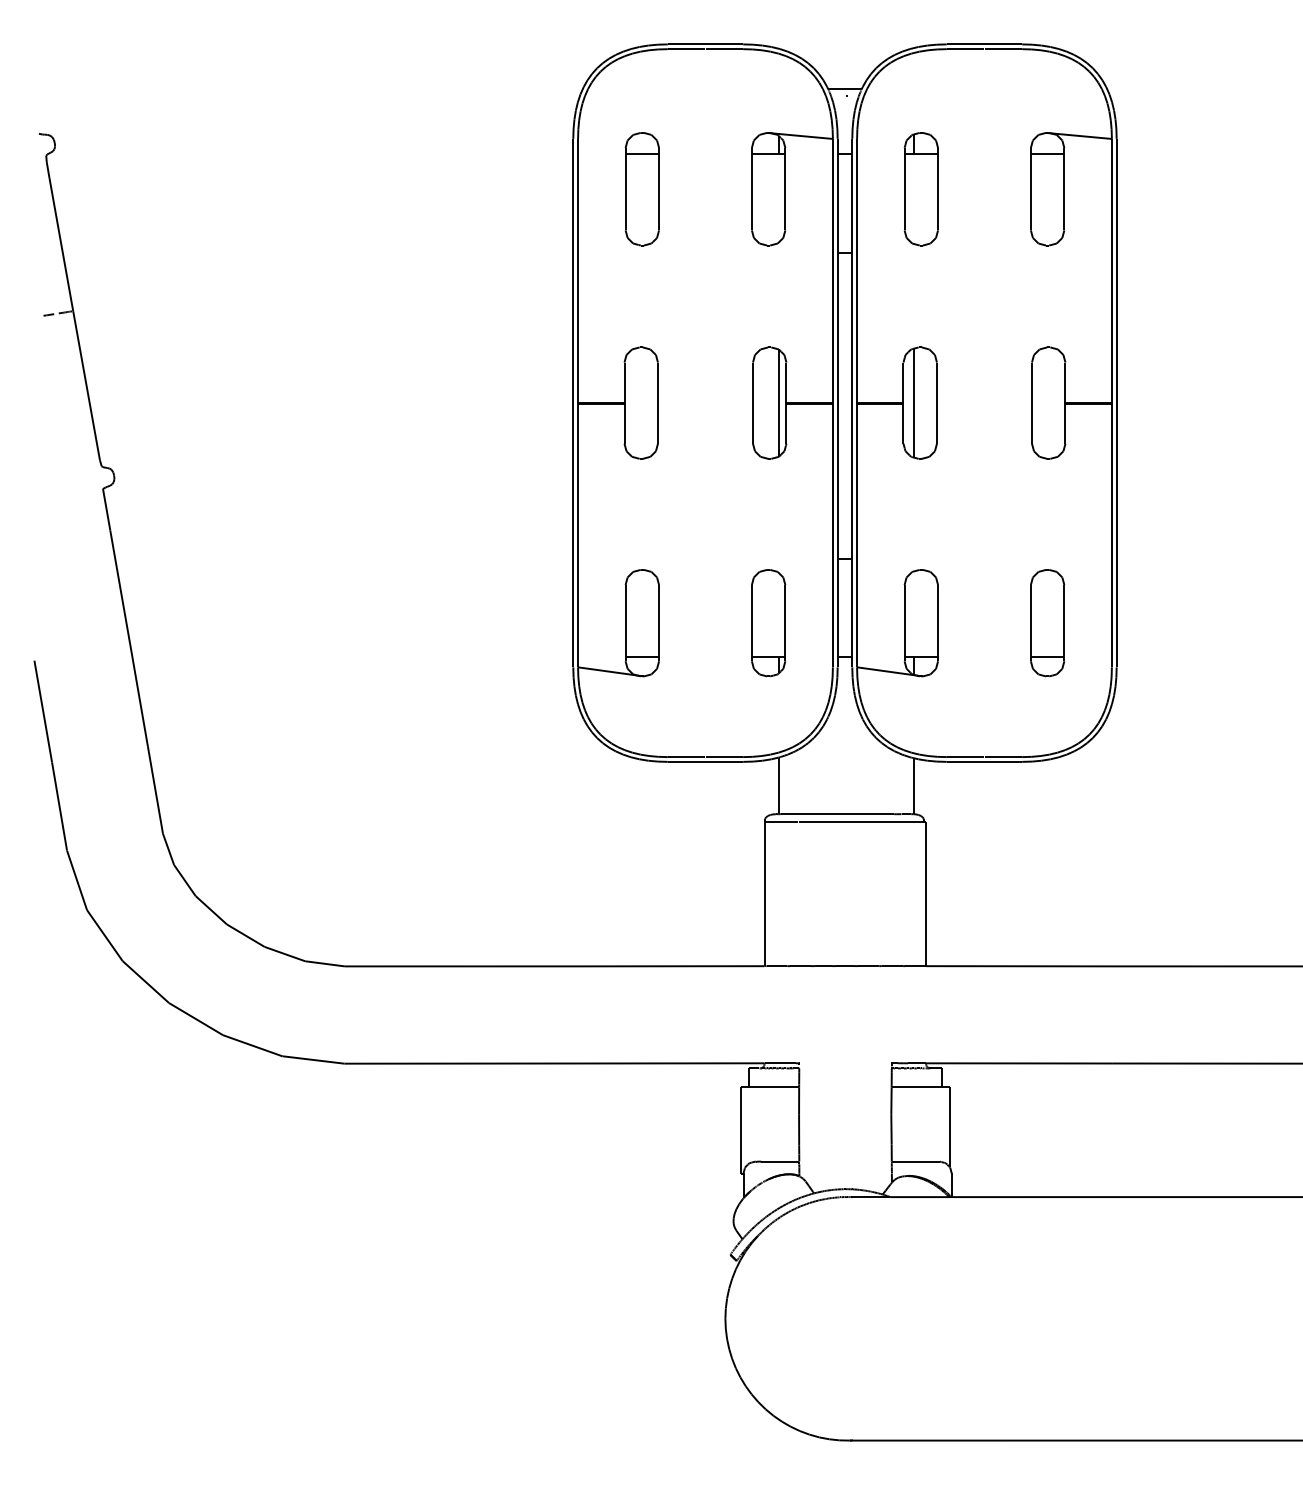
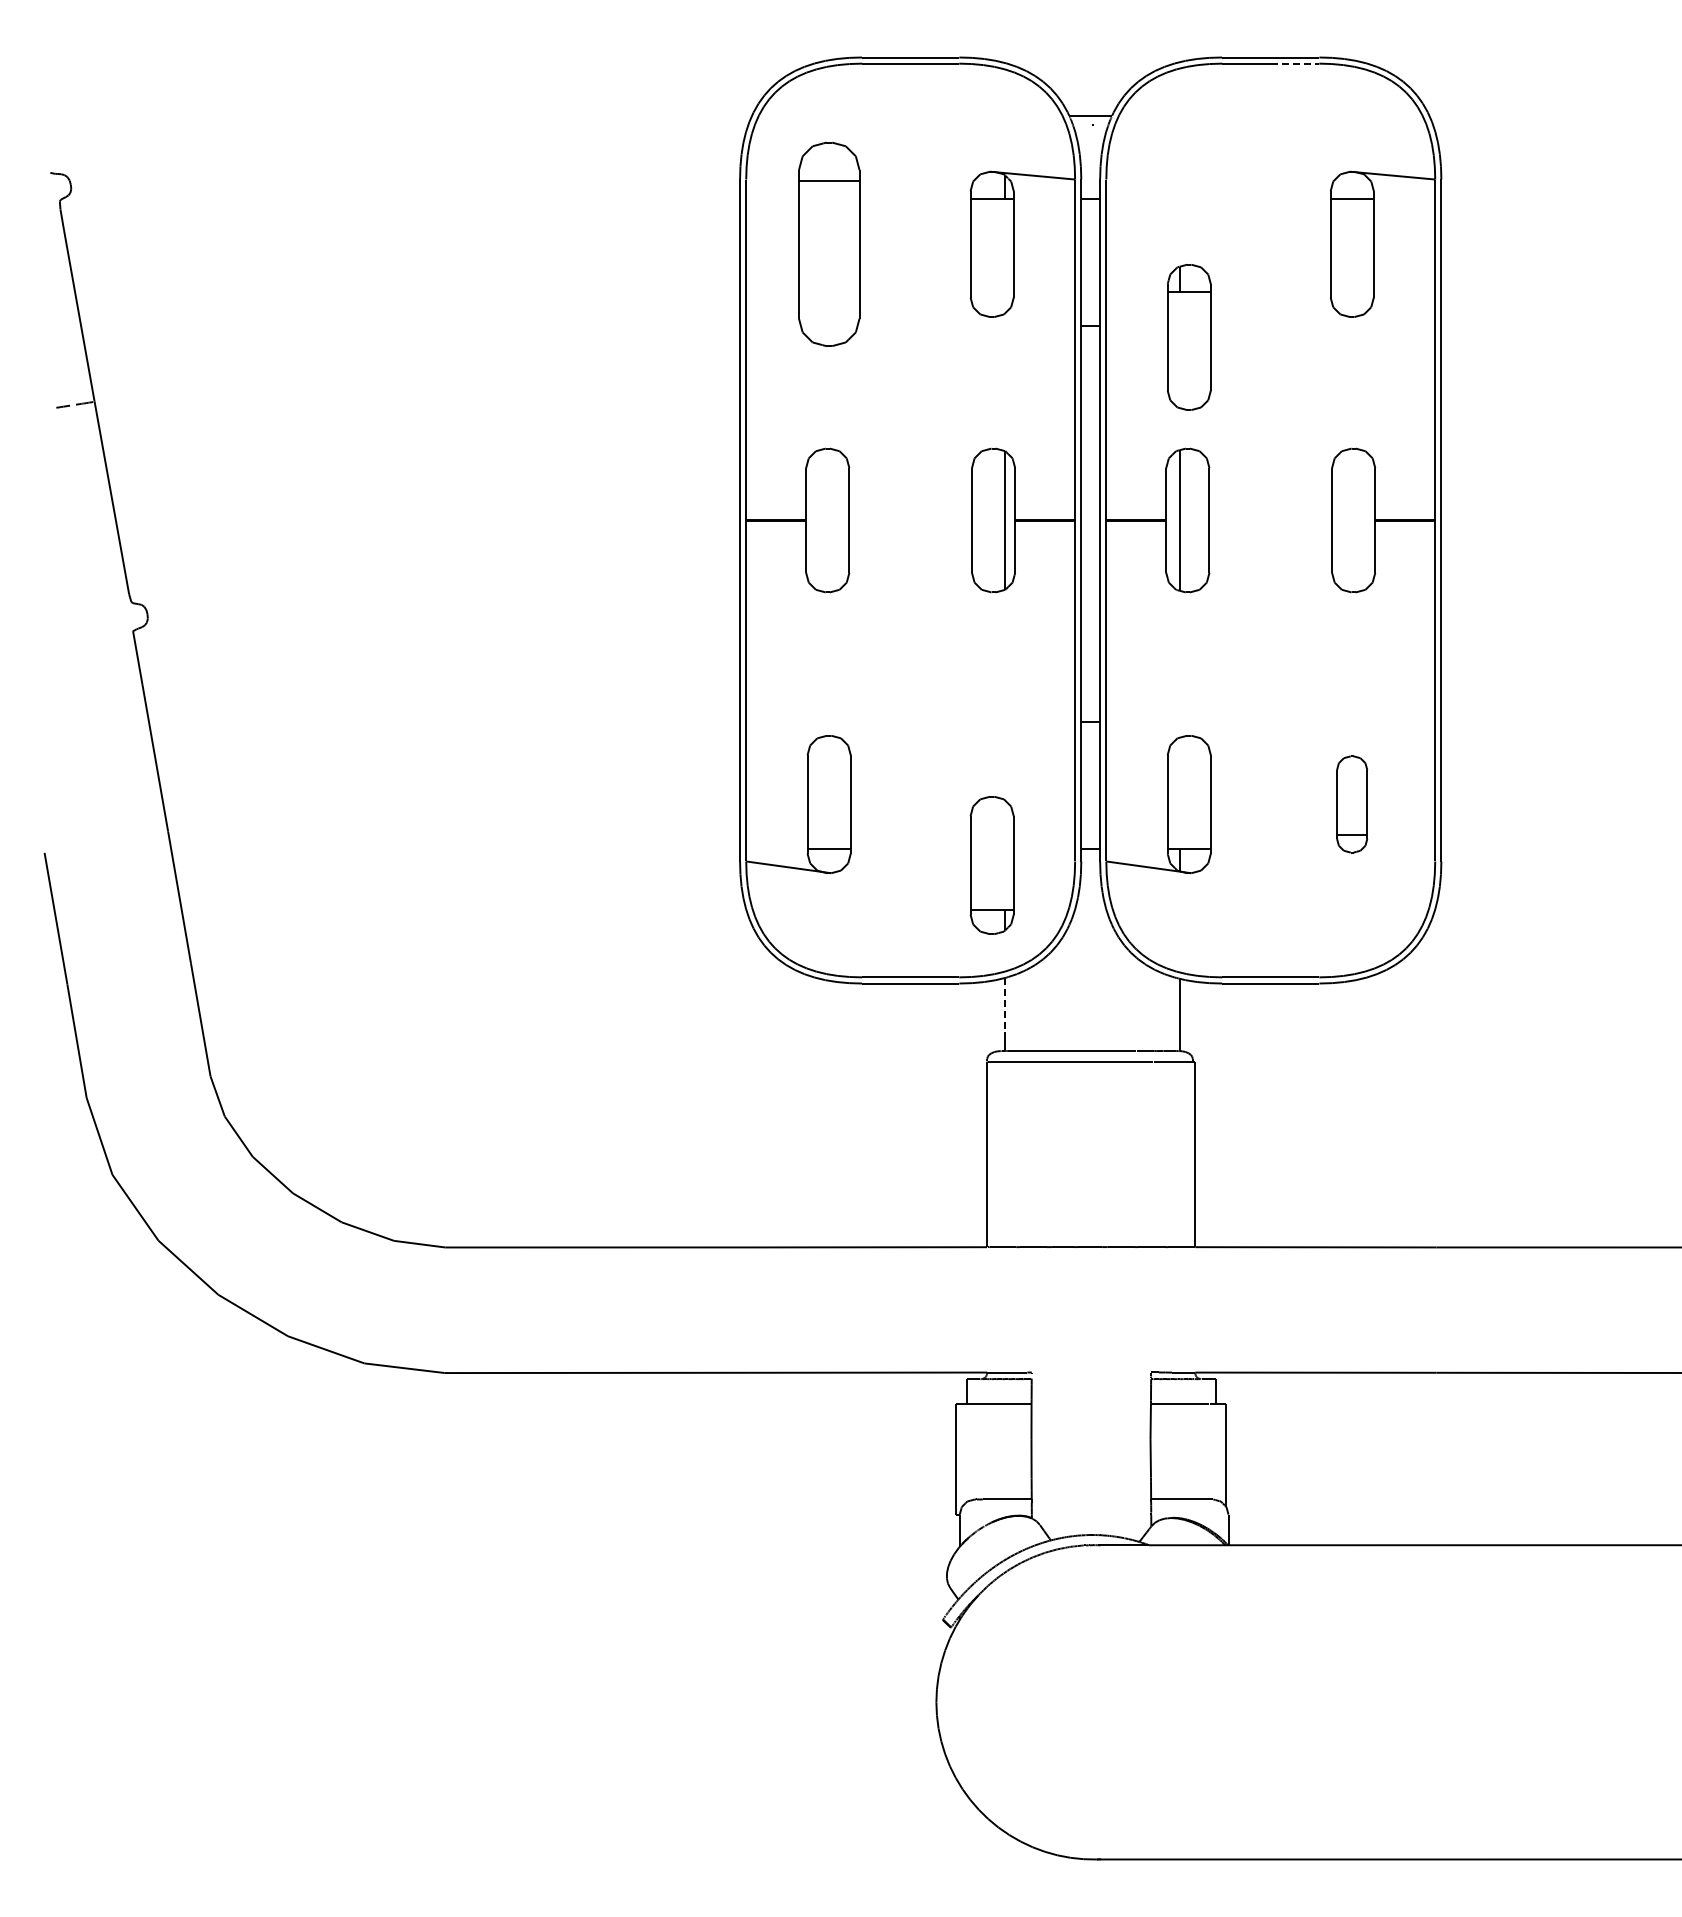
line: (1003, 49) -> (1295, 63), solid -> dashed
part: (641, 189) -> (828, 244), size x1.4
part: (921, 189) -> (1189, 337), moved
part: (768, 623) -> (991, 865), moved
part: (1047, 623) -> (1351, 804), size x0.7
line: (778, 778) -> (1005, 1005), solid -> dashed

